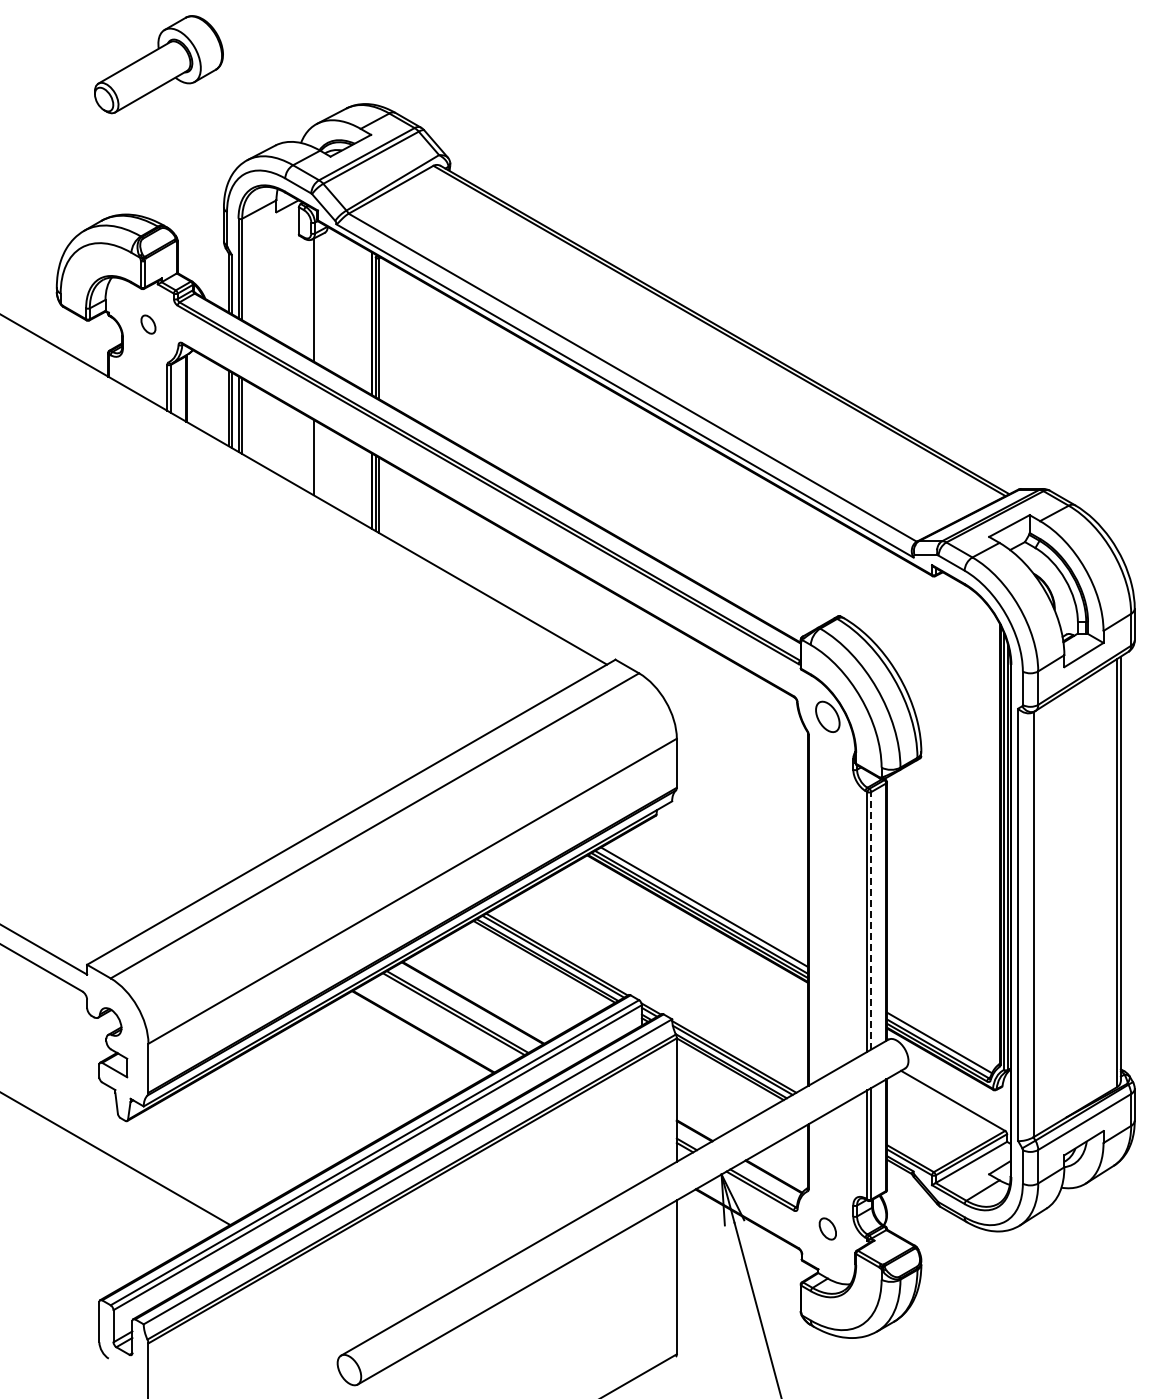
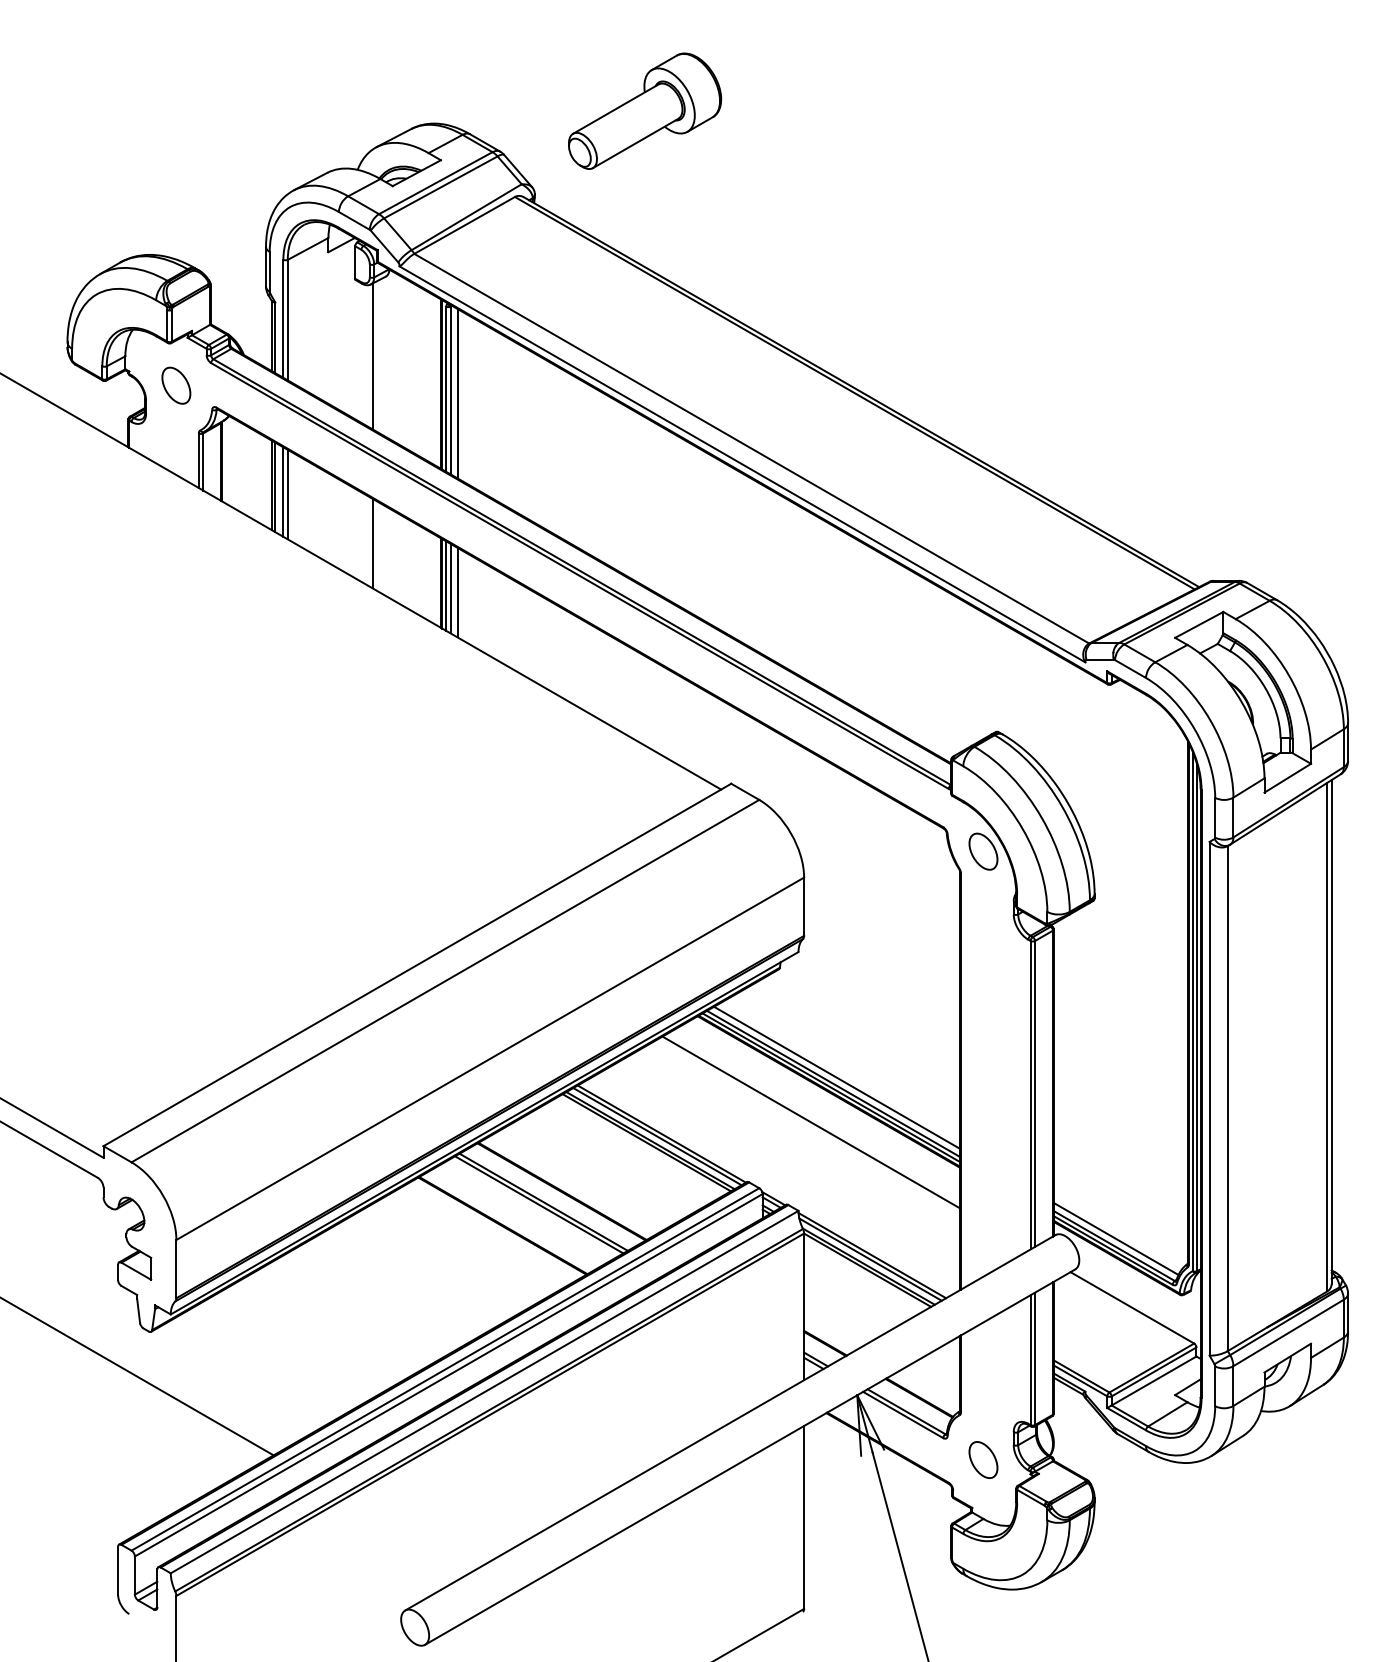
part: (158, 64) -> (644, 111), moved
part: (148, 324) -> (176, 385), size x1.67
line: (385, 331) -> (457, 393), added
line: (385, 498) -> (457, 592), added
line: (871, 920) -> (1035, 1093), dashed -> solid
line: (682, 944) -> (810, 1122), added
part: (827, 1228) -> (983, 1459), size x1.43

